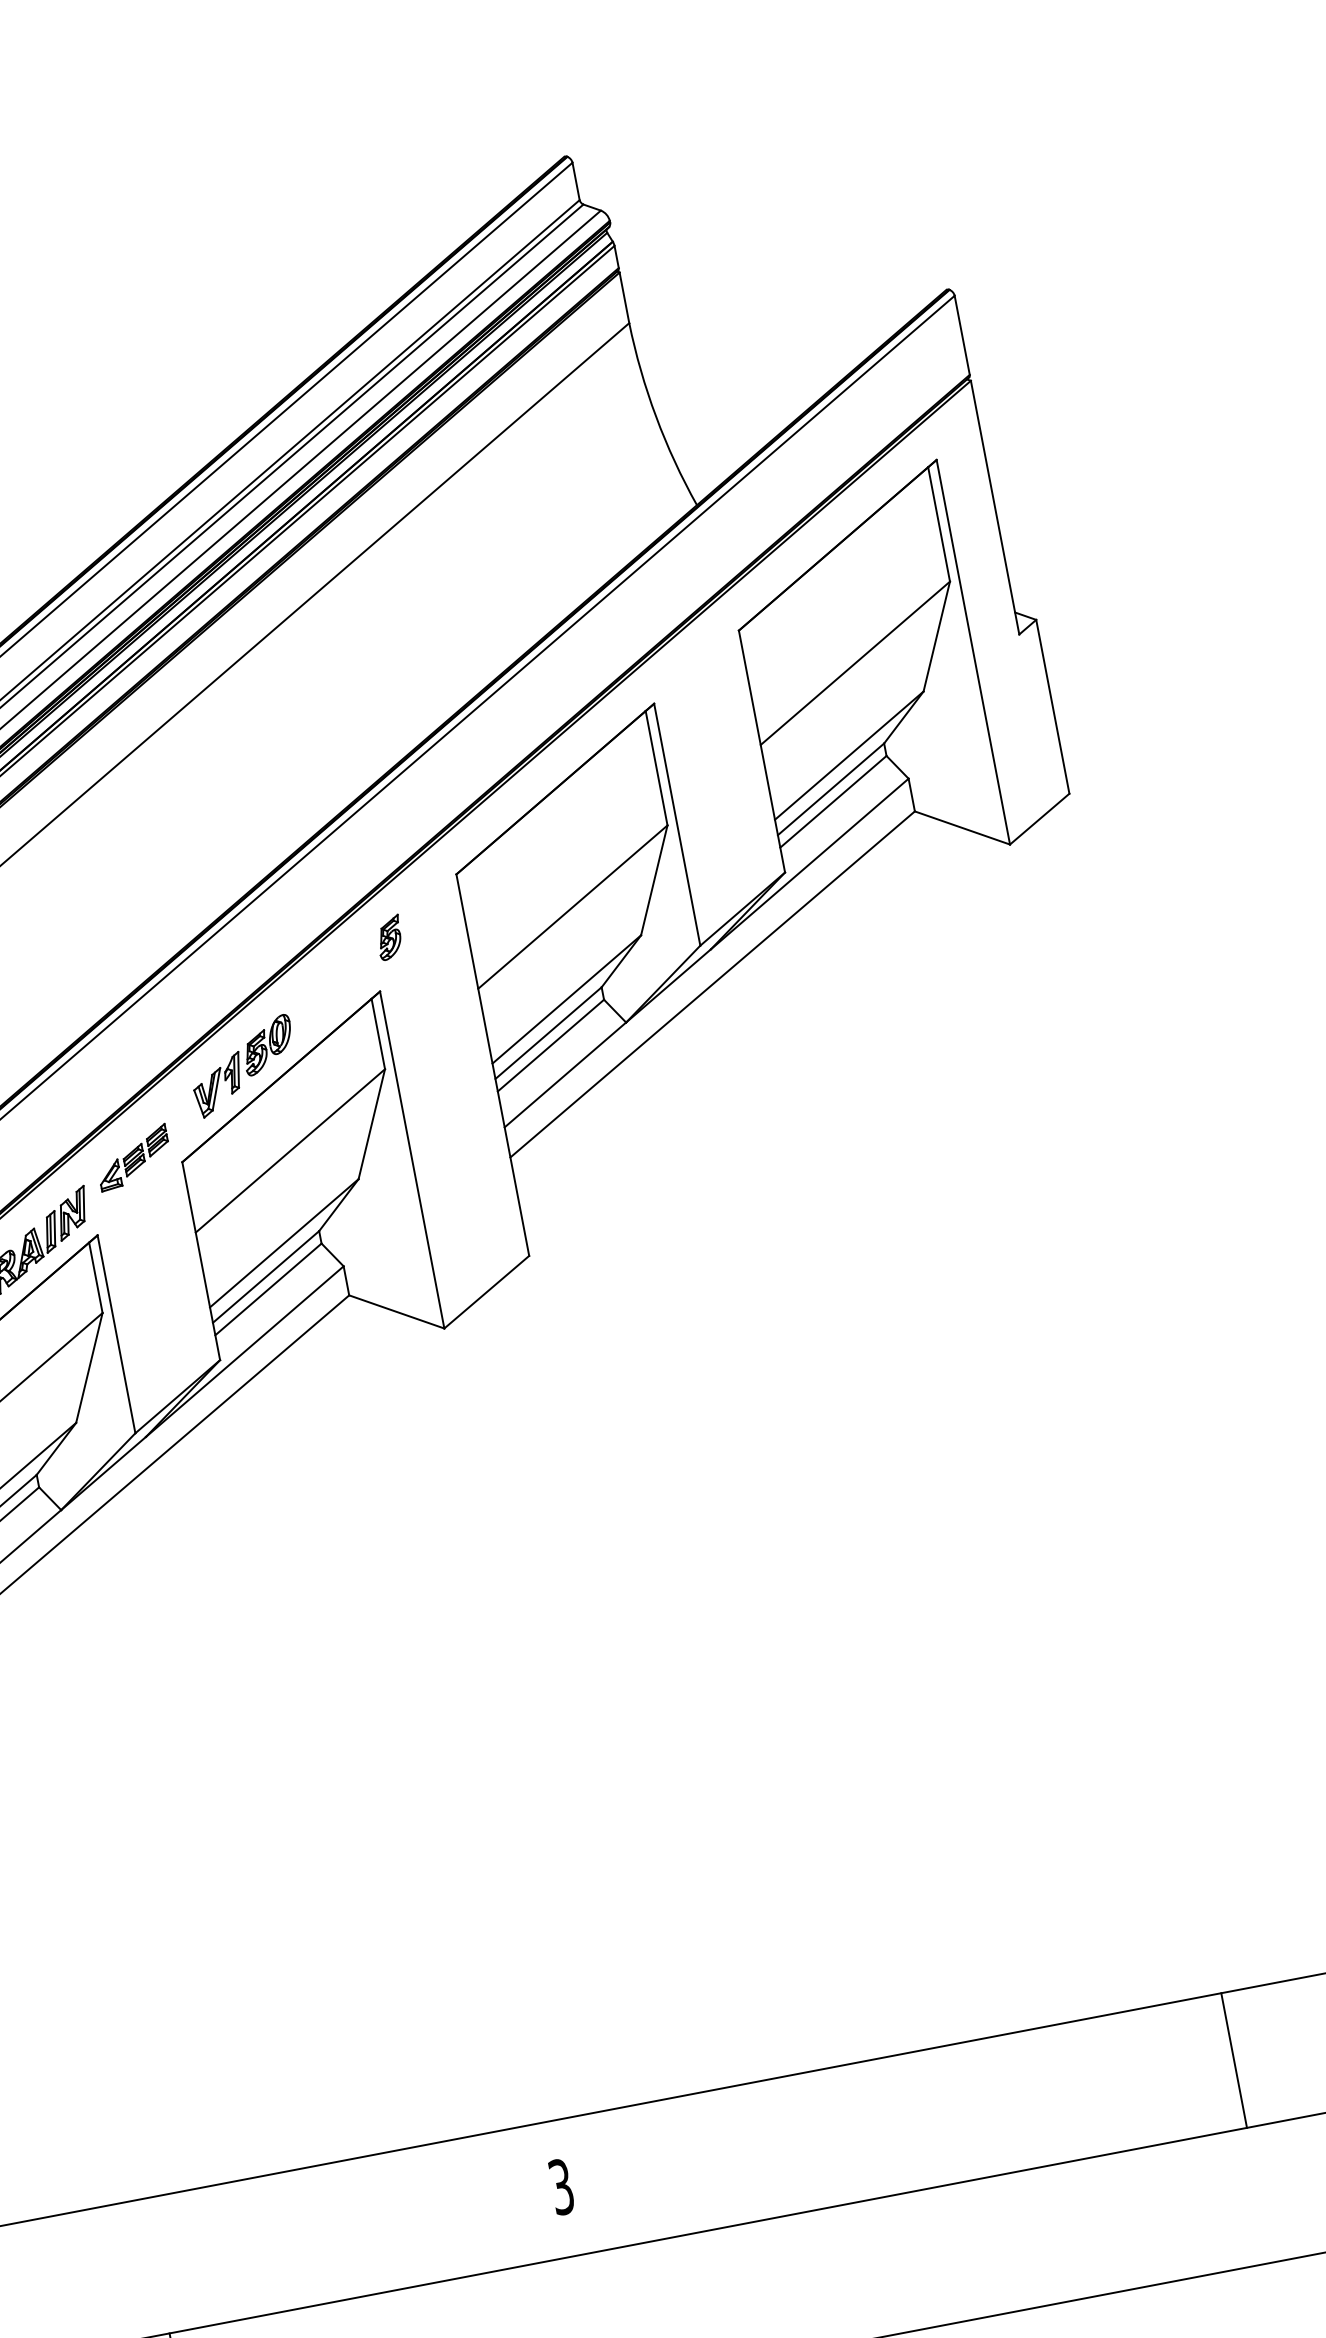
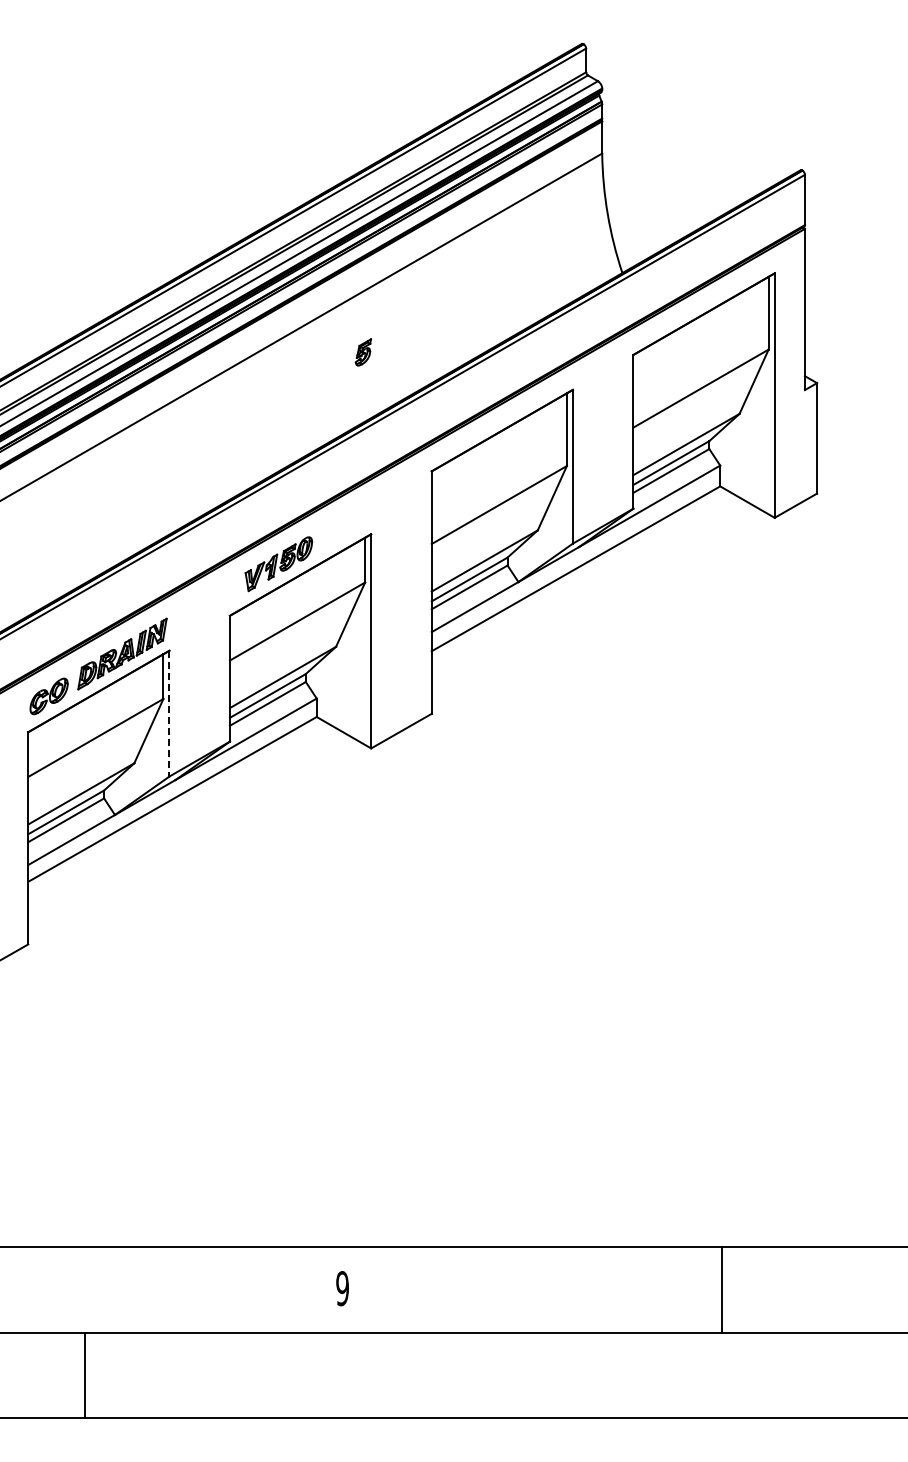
part: (389, 937) -> (363, 352), moved
part: (133, 1157) -> (200, 607), removed
line: (116, 1334) -> (169, 713), solid -> dashed
line: (1233, 2060) -> (721, 1289), moved
text: (561, 2186) -> (342, 1288), 3 -> 9

